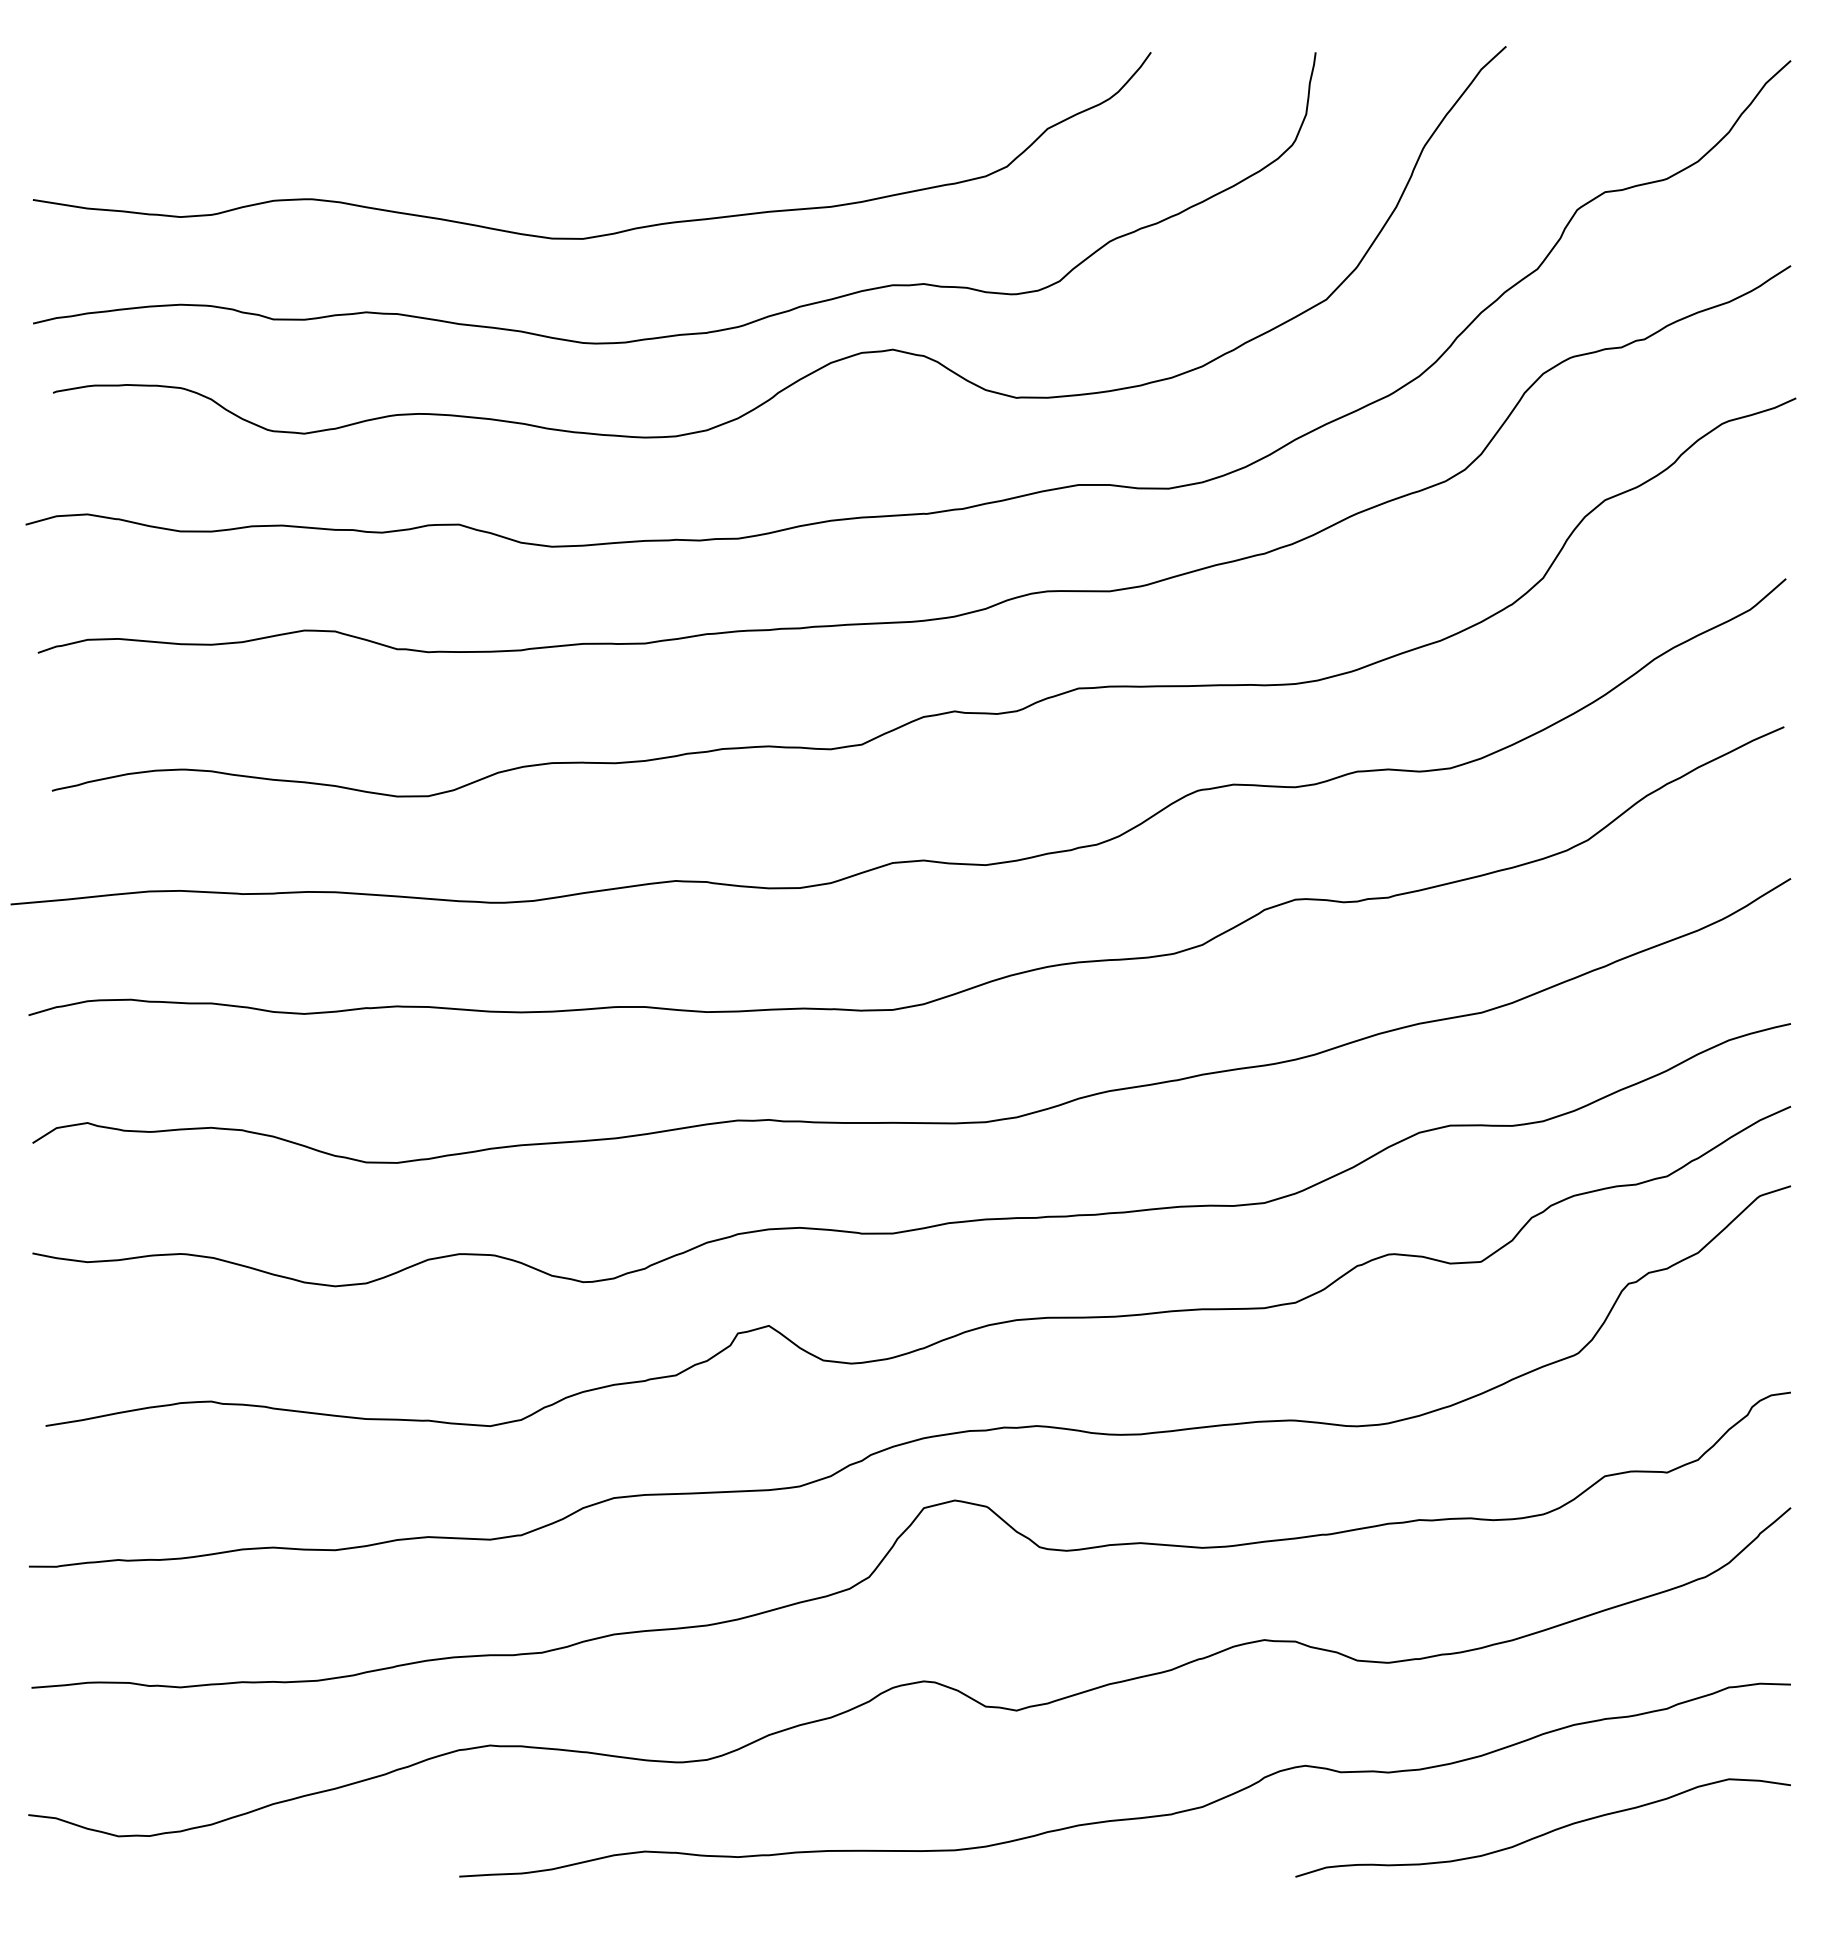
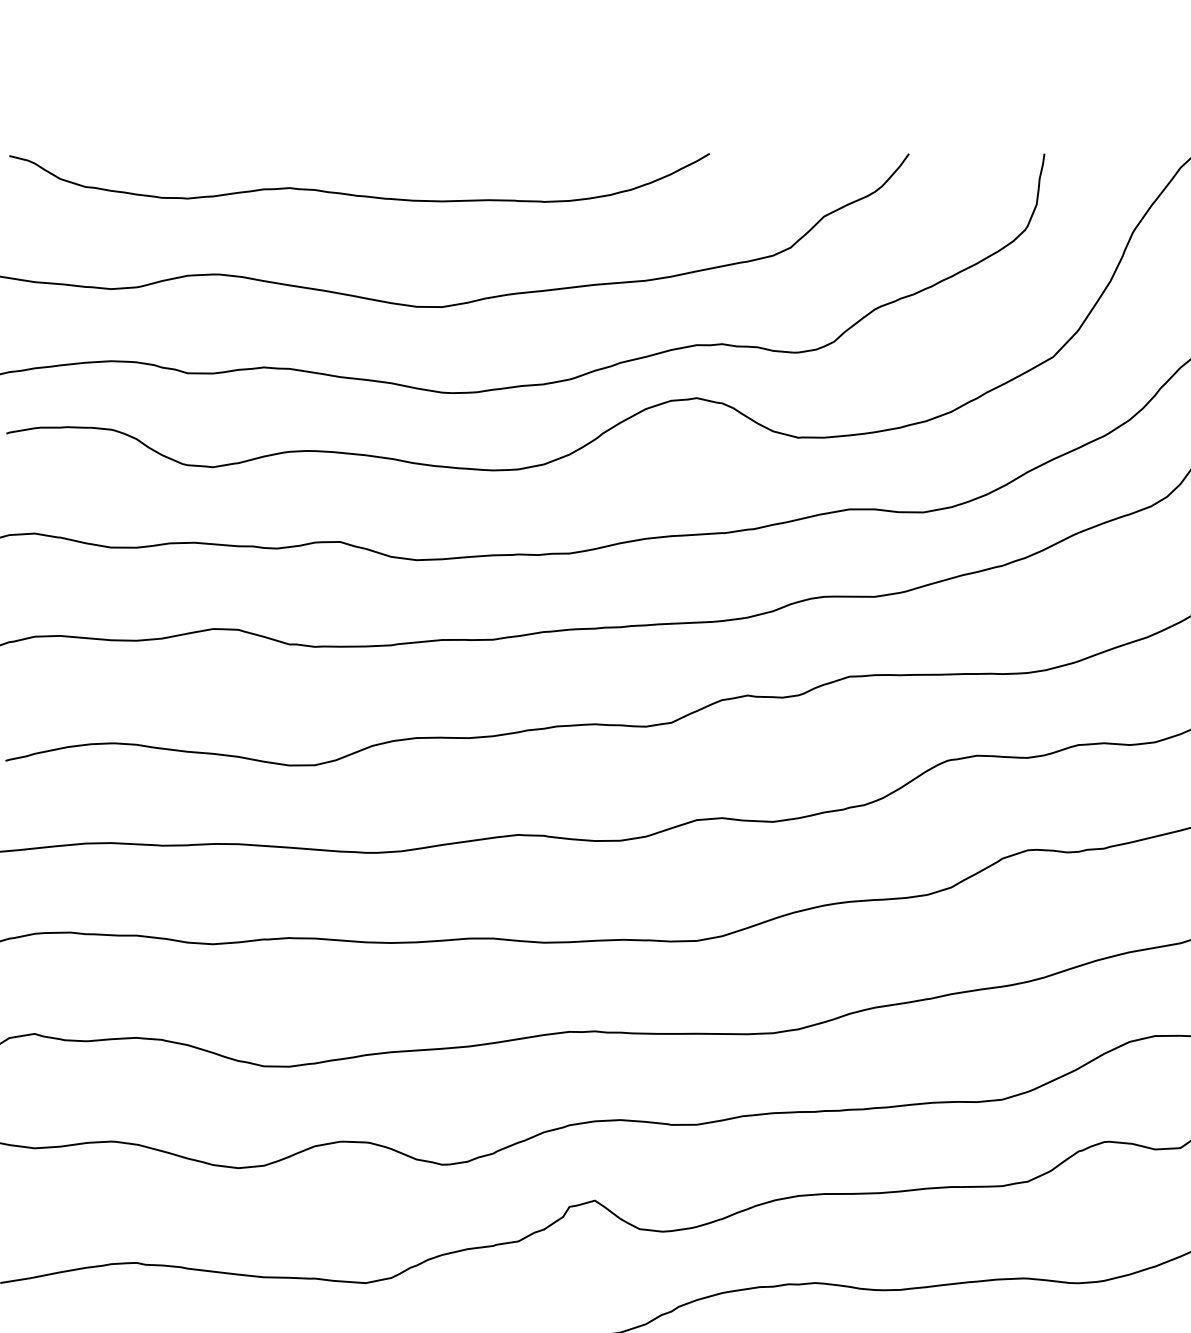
curve: (482, 102) -> (359, 194), added

